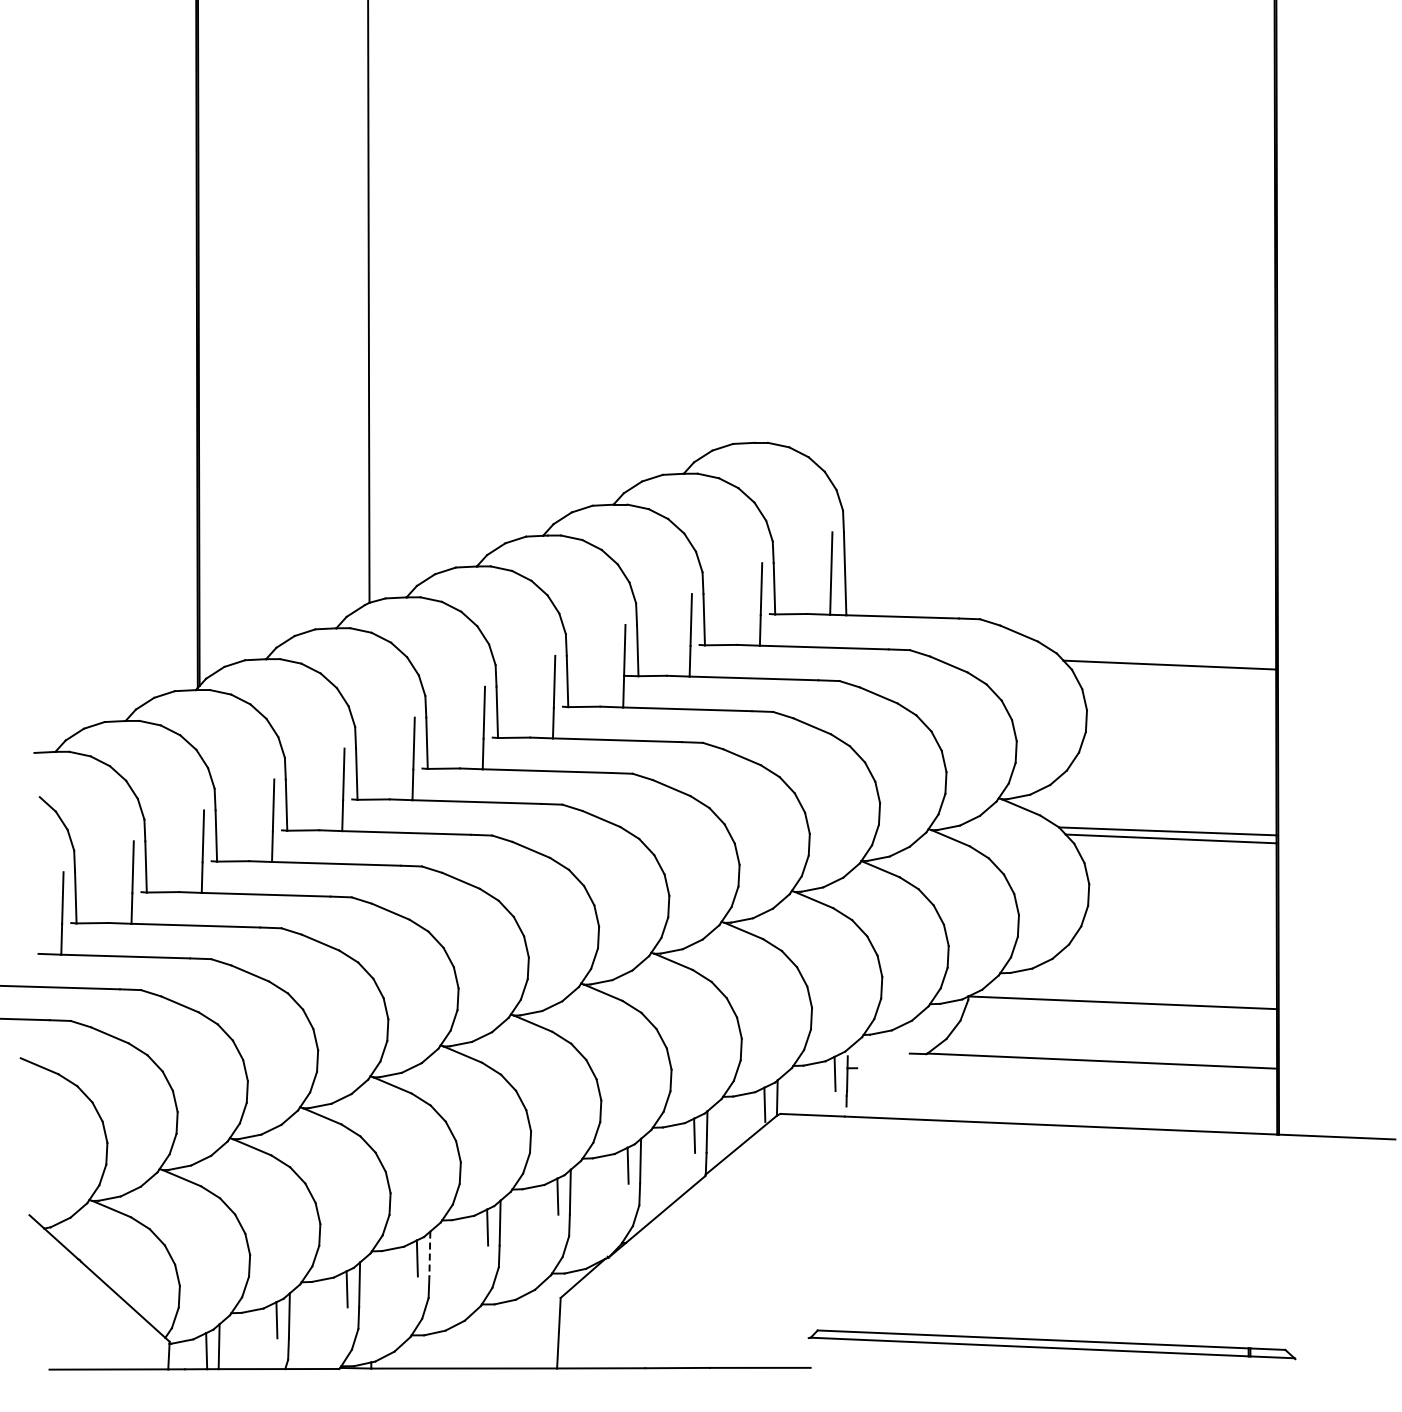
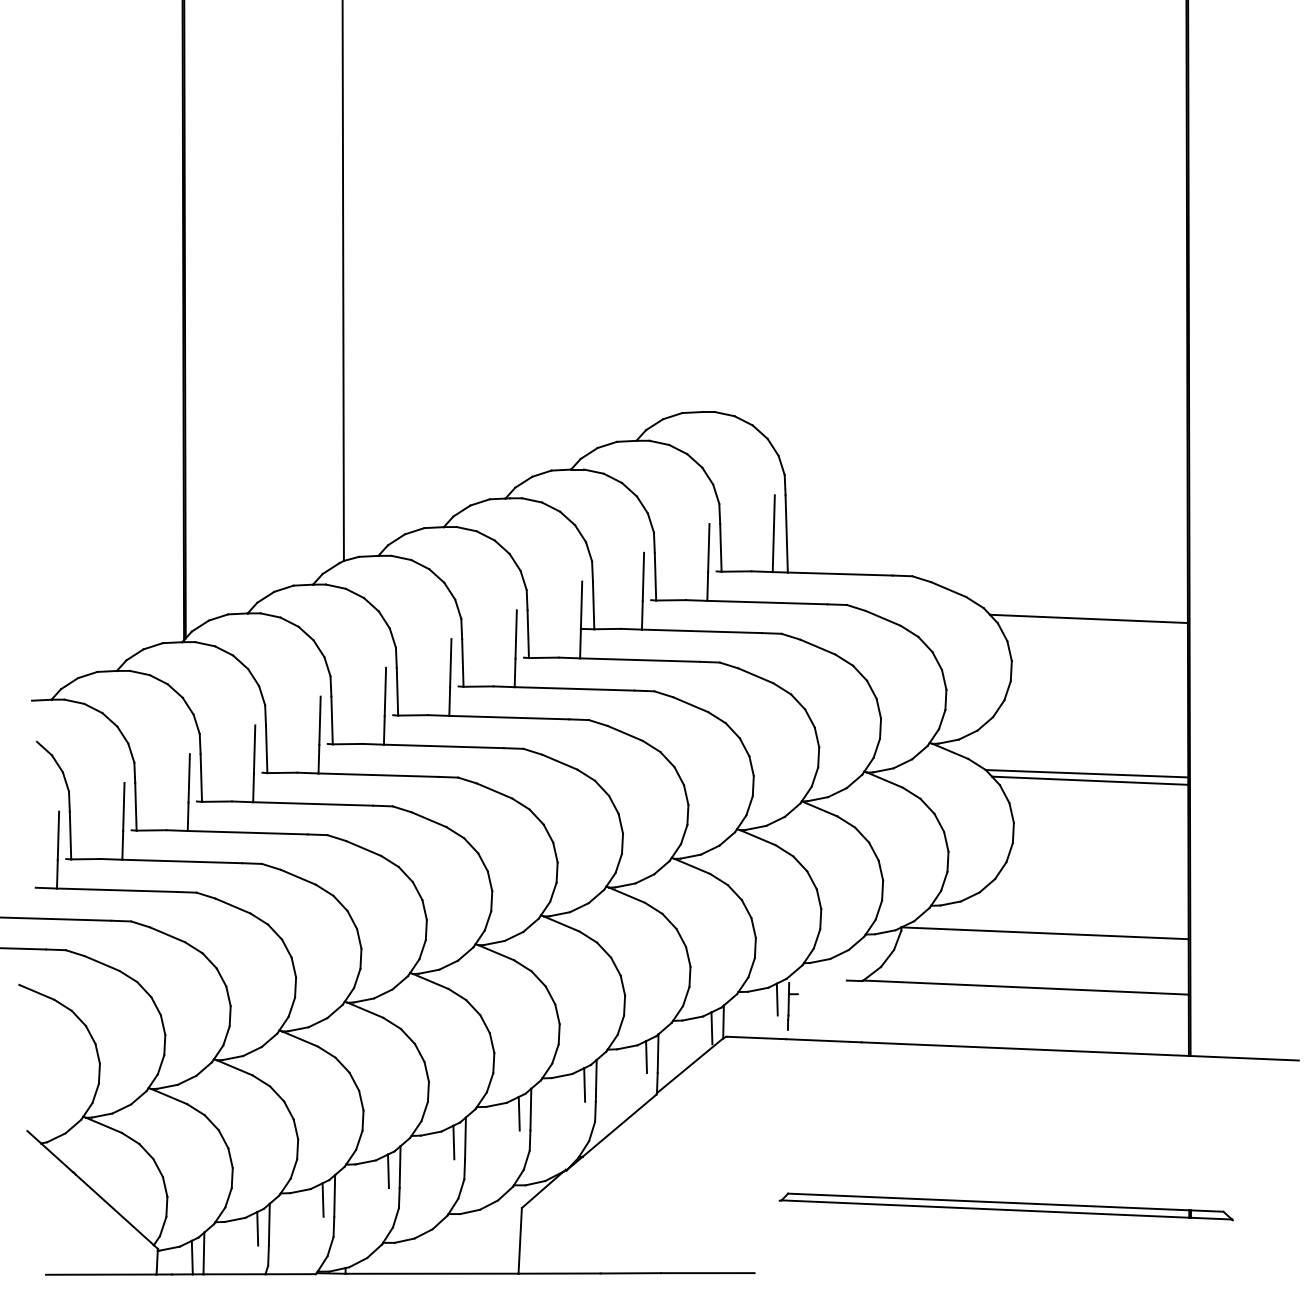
line: (429, 1254) -> (399, 1167), dashed -> solid
part: (1051, 1344) -> (1005, 1206), moved

